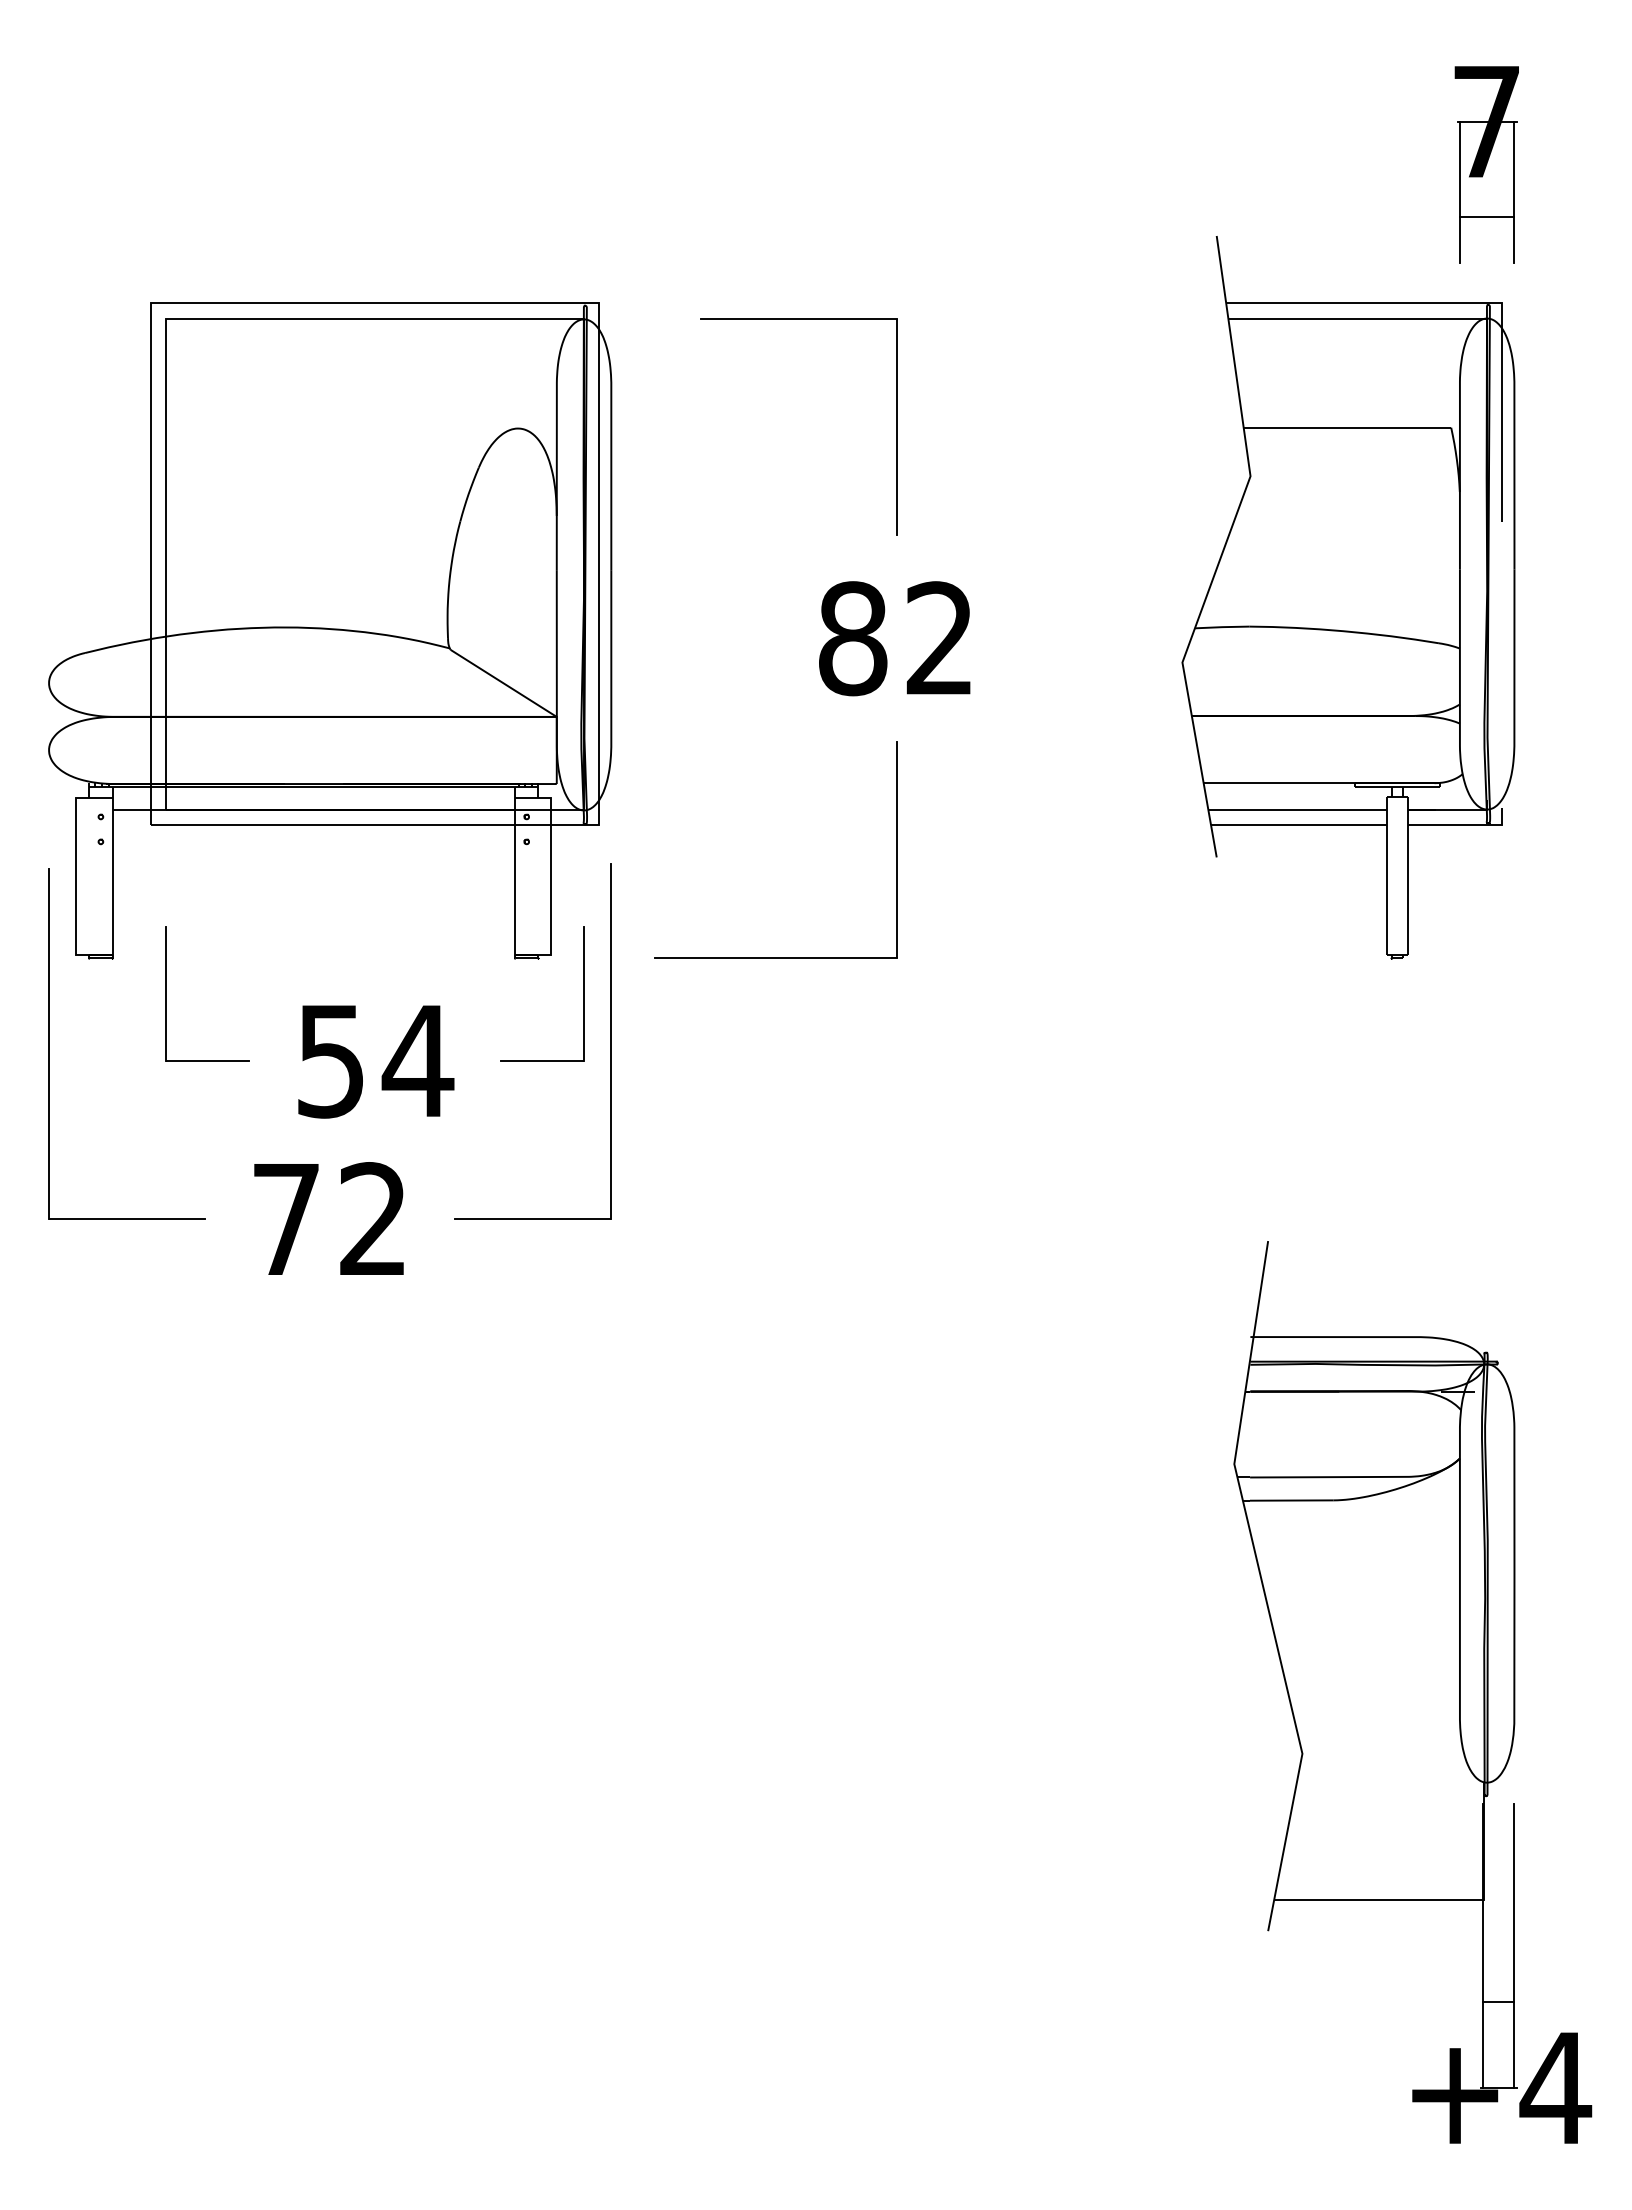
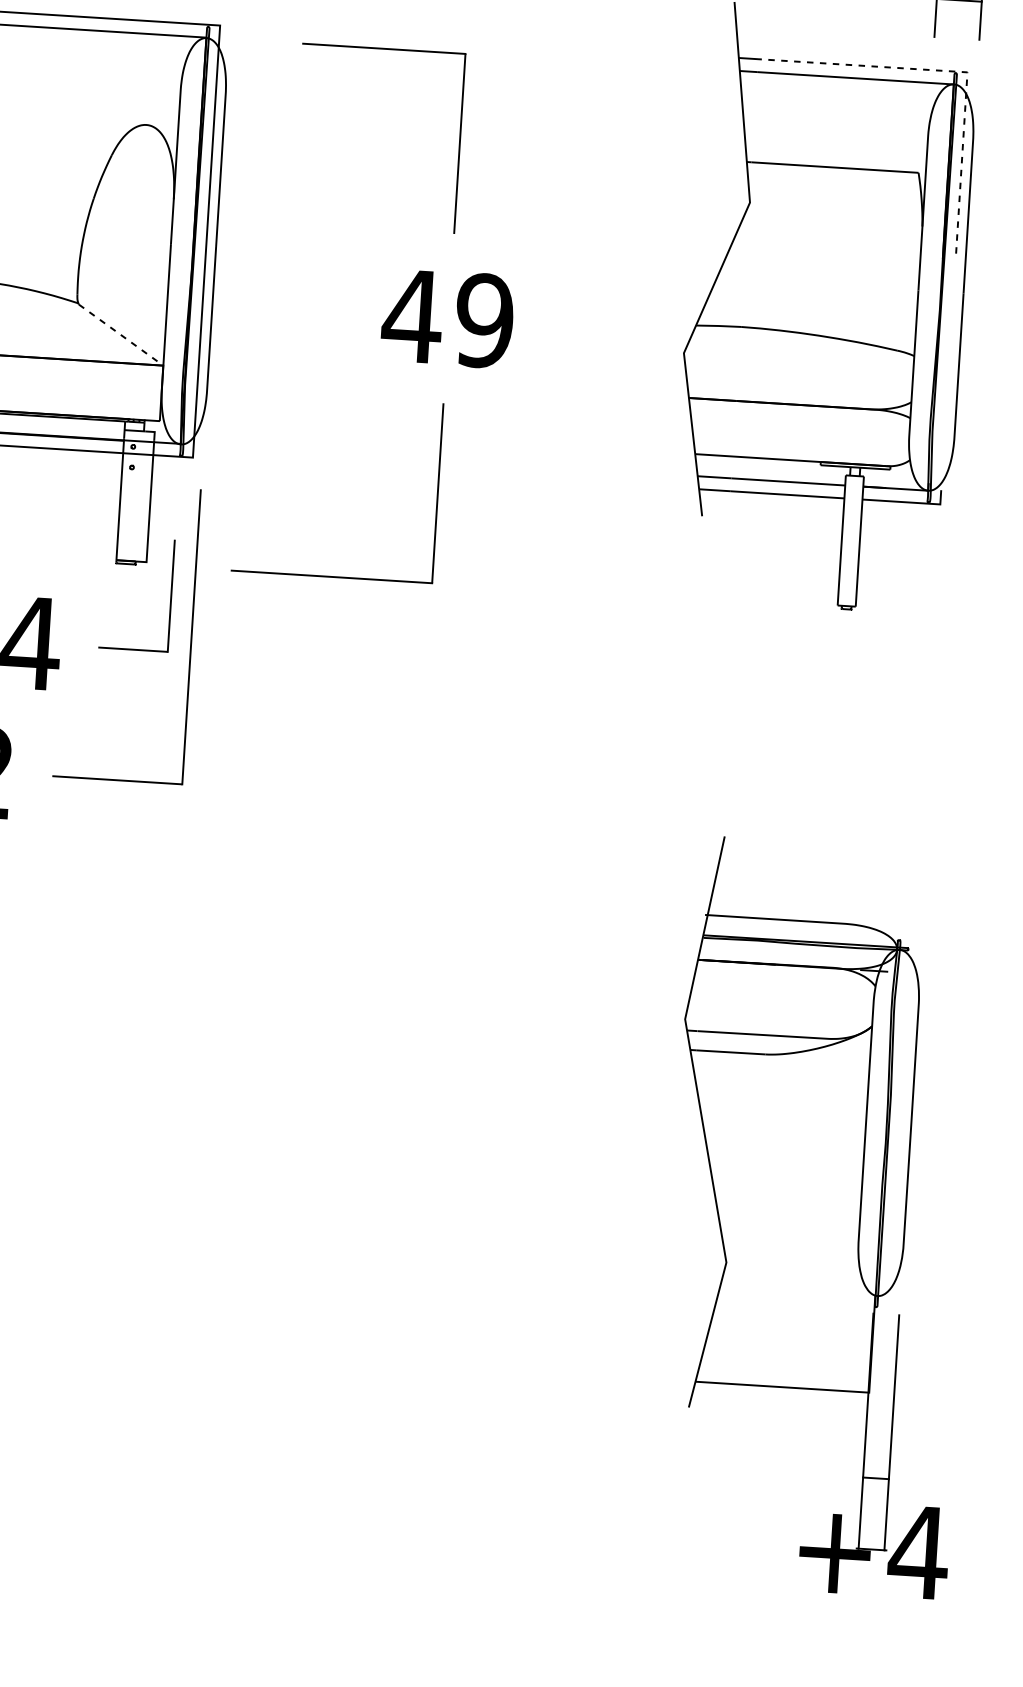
line: (1485, 303) -> (953, 71), solid -> dashed
text: (895, 638) -> (447, 318), 82 -> 49
line: (503, 683) -> (120, 335), solid -> dashed

